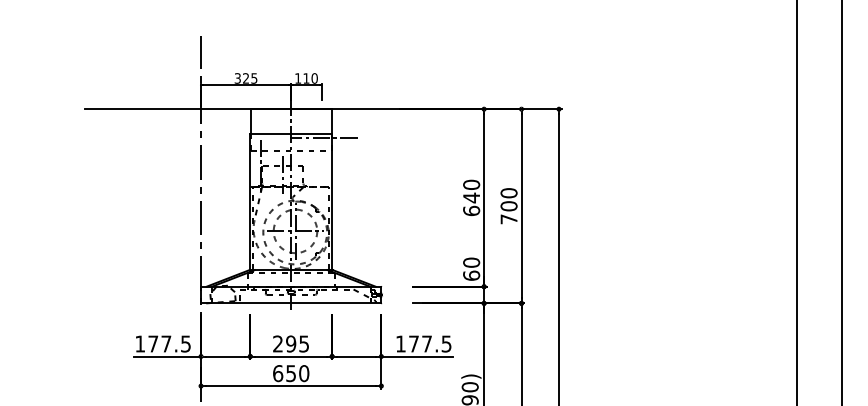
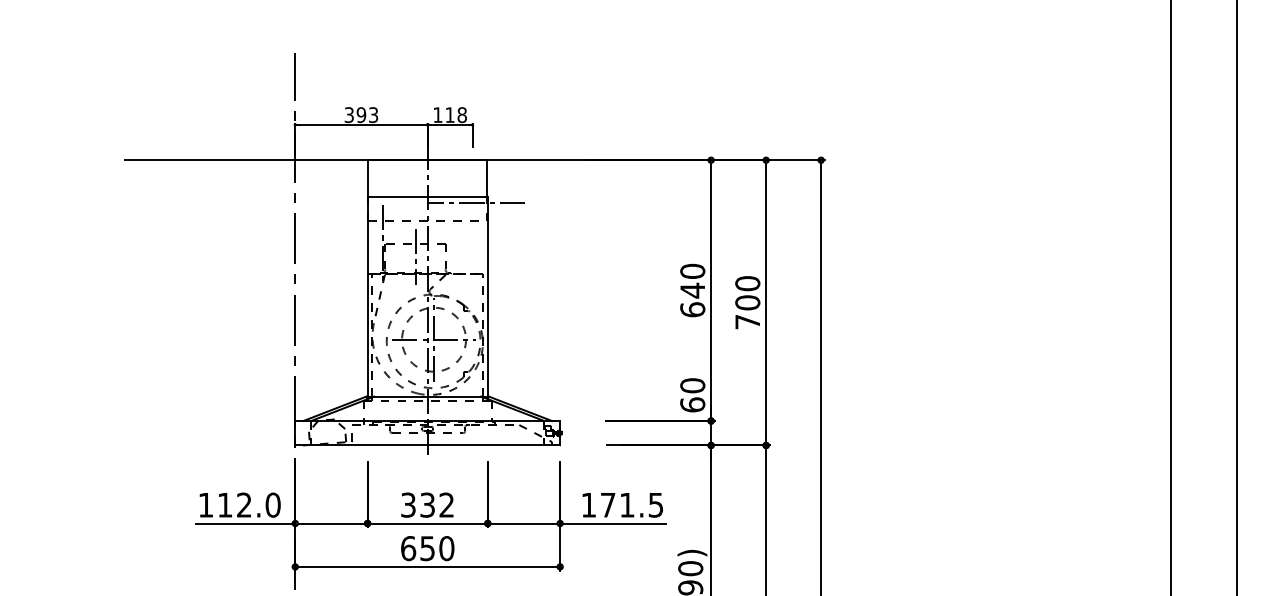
text: (249, 78) -> (366, 115), 325 -> 393
text: (314, 78) -> (461, 115), 110 -> 118
text: (169, 343) -> (248, 504), 177.5 -> 112.0
text: (290, 343) -> (426, 504), 295 -> 332
text: (426, 343) -> (626, 504), 177.5 -> 171.5

